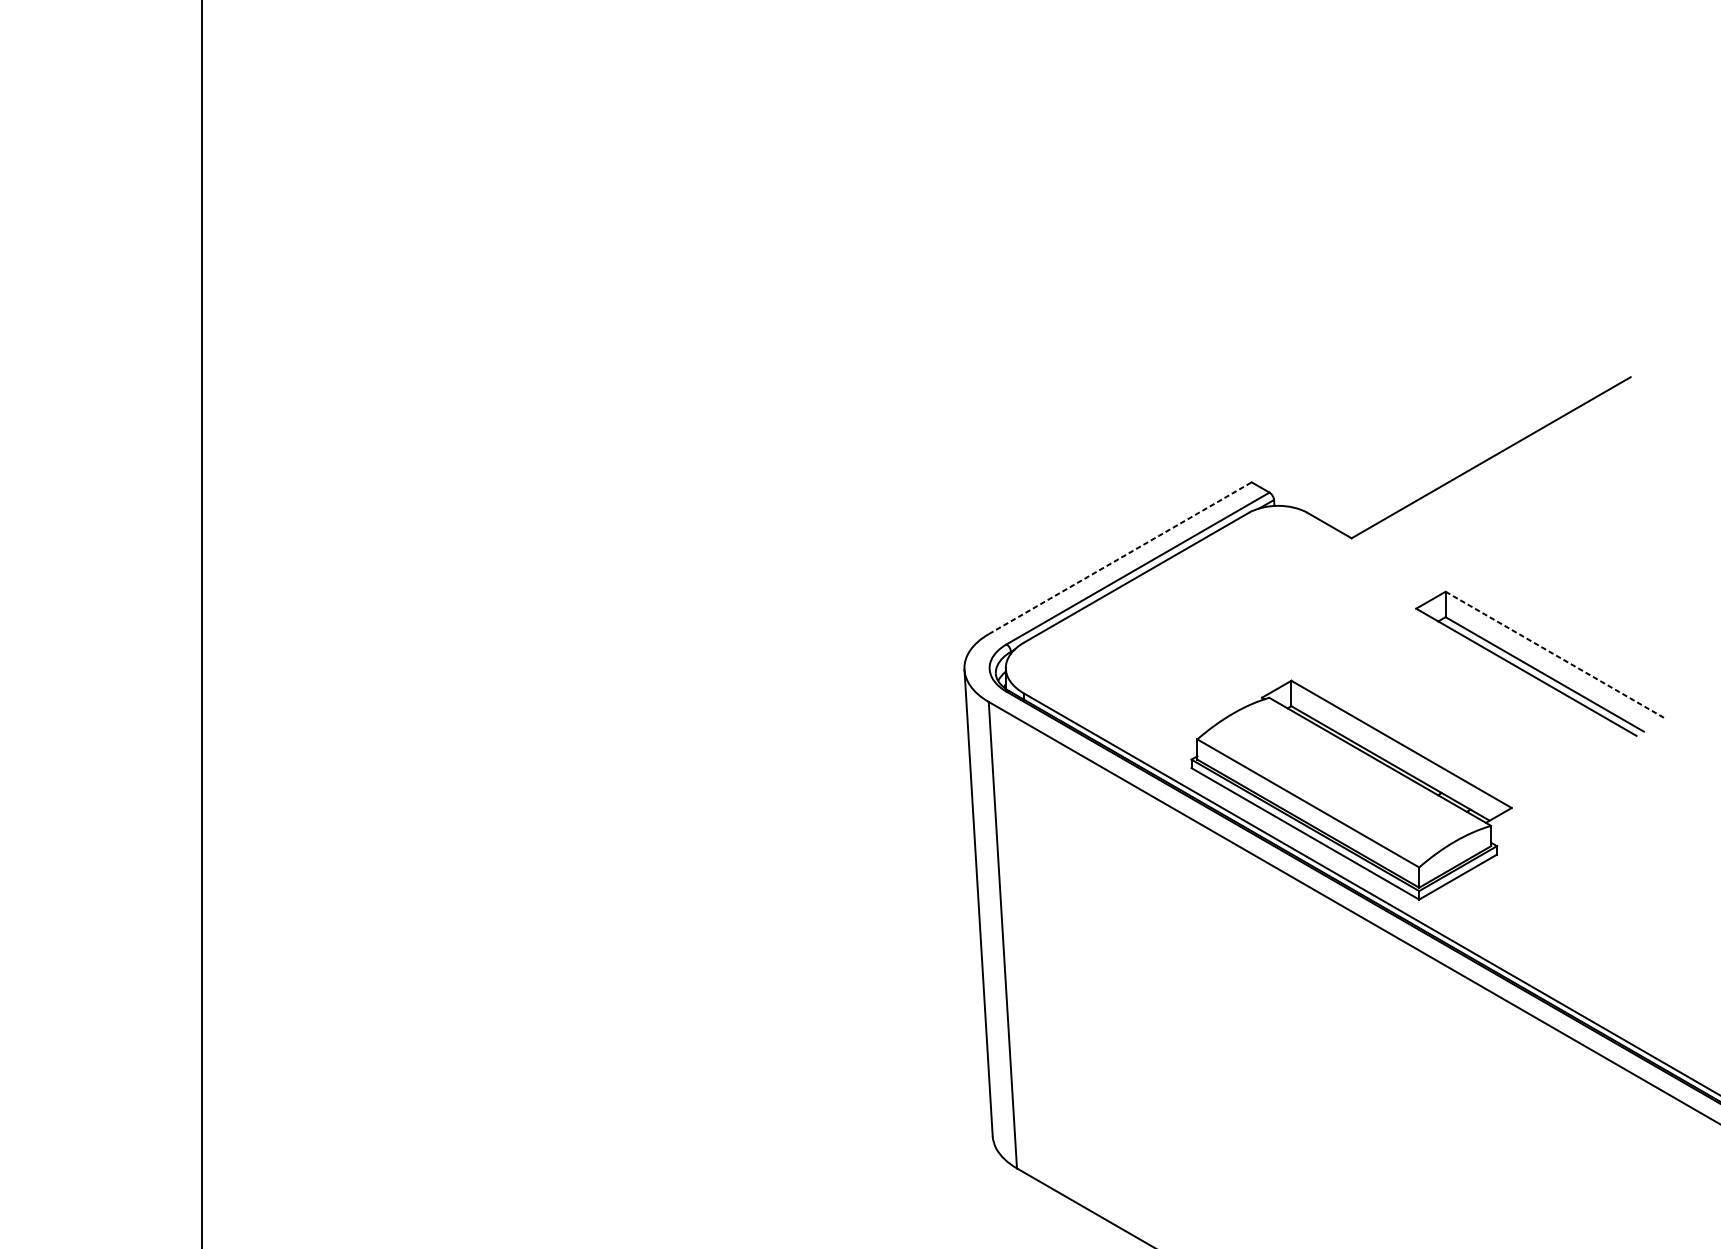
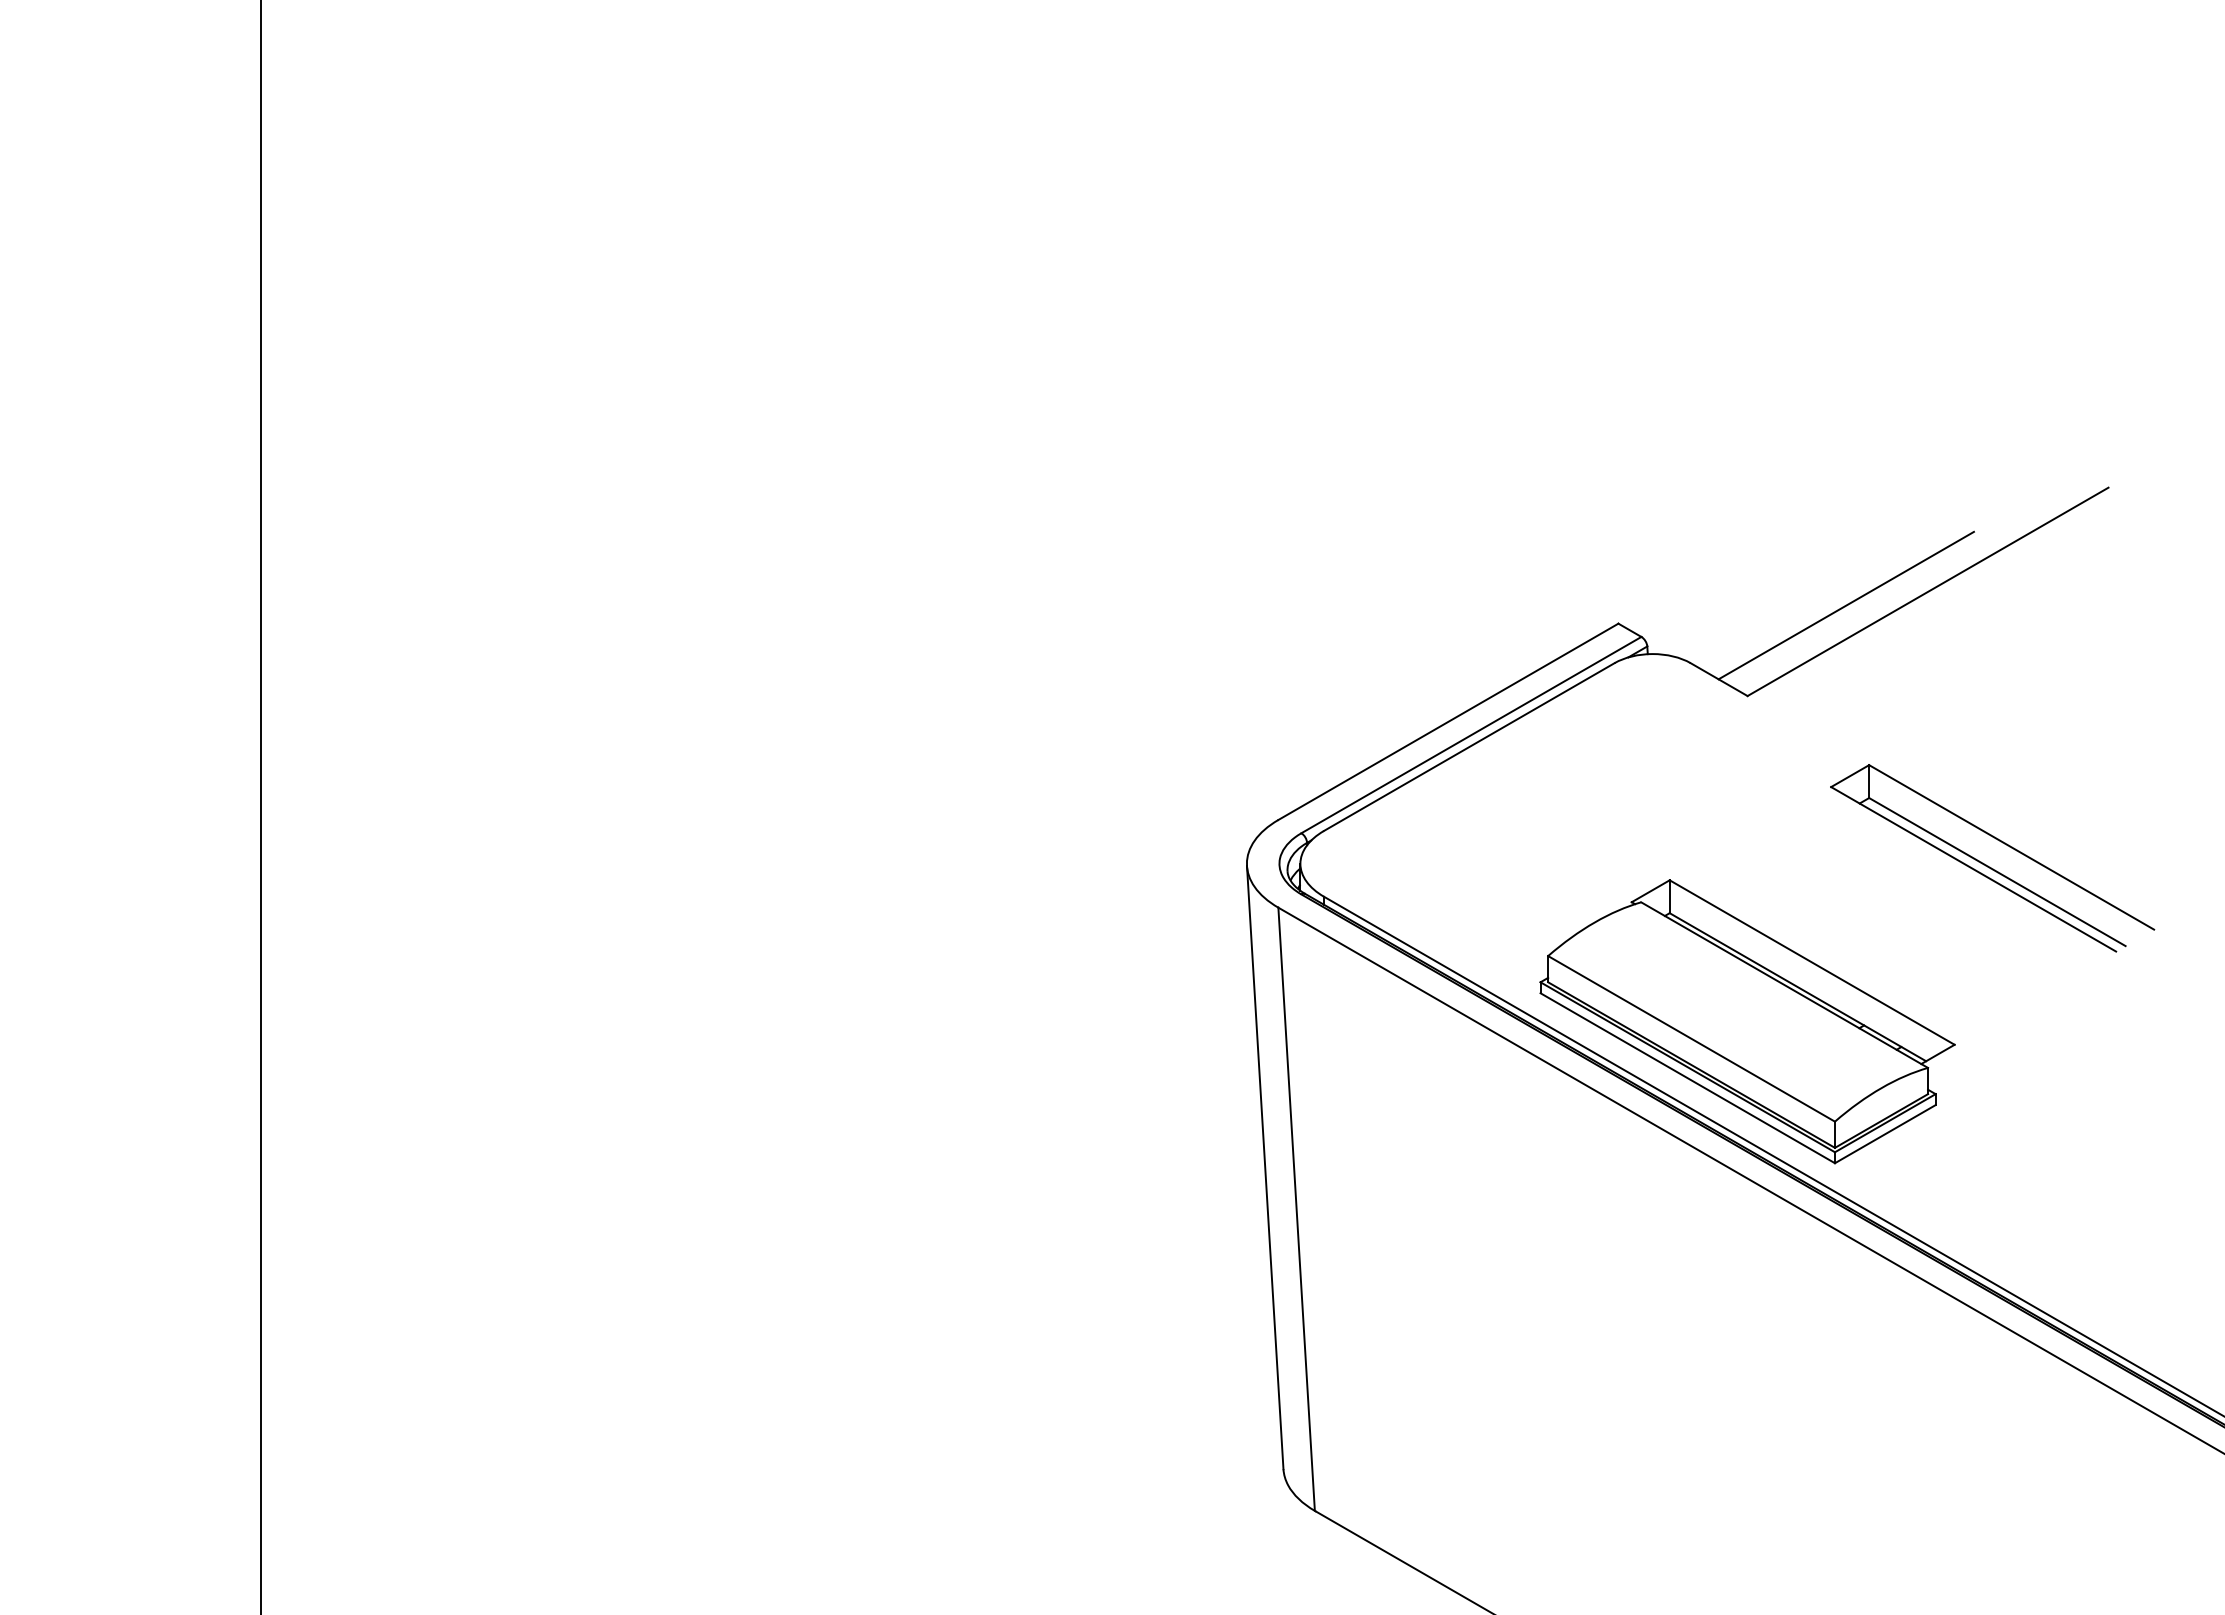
line: (1427, 468) -> (1845, 605), added
line: (1120, 557) -> (1448, 721), dashed -> solid
line: (1555, 655) -> (2011, 847), dashed -> solid

